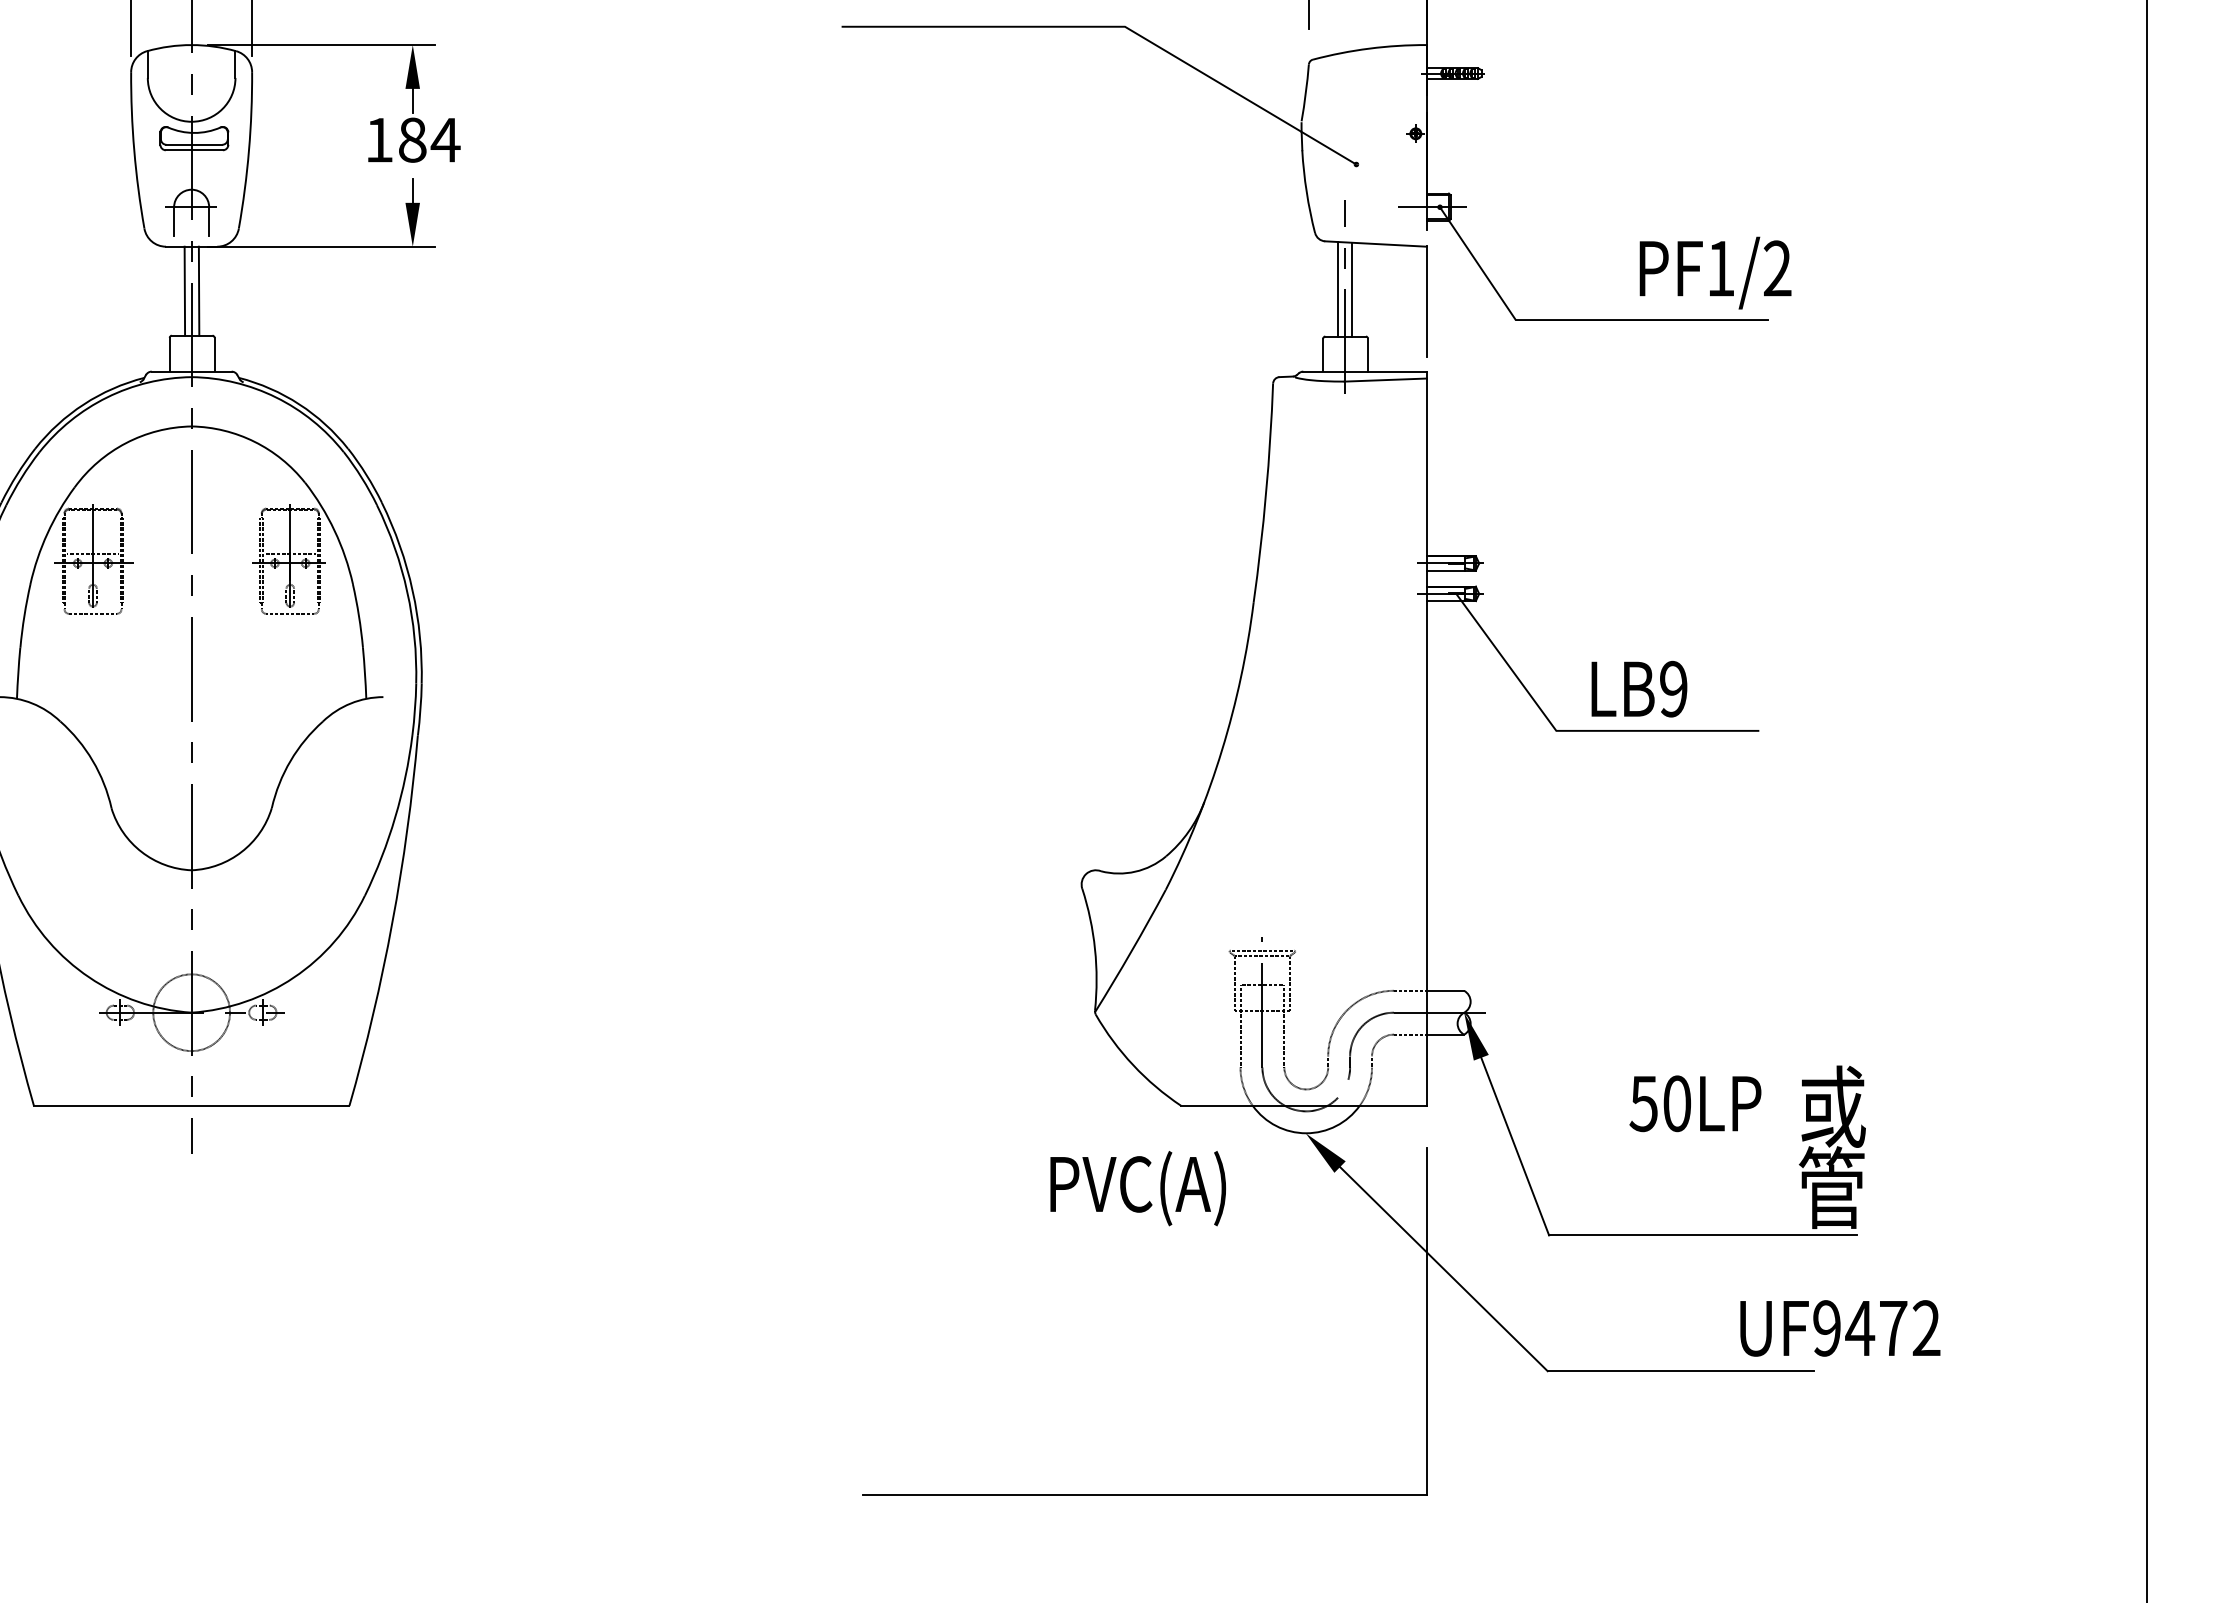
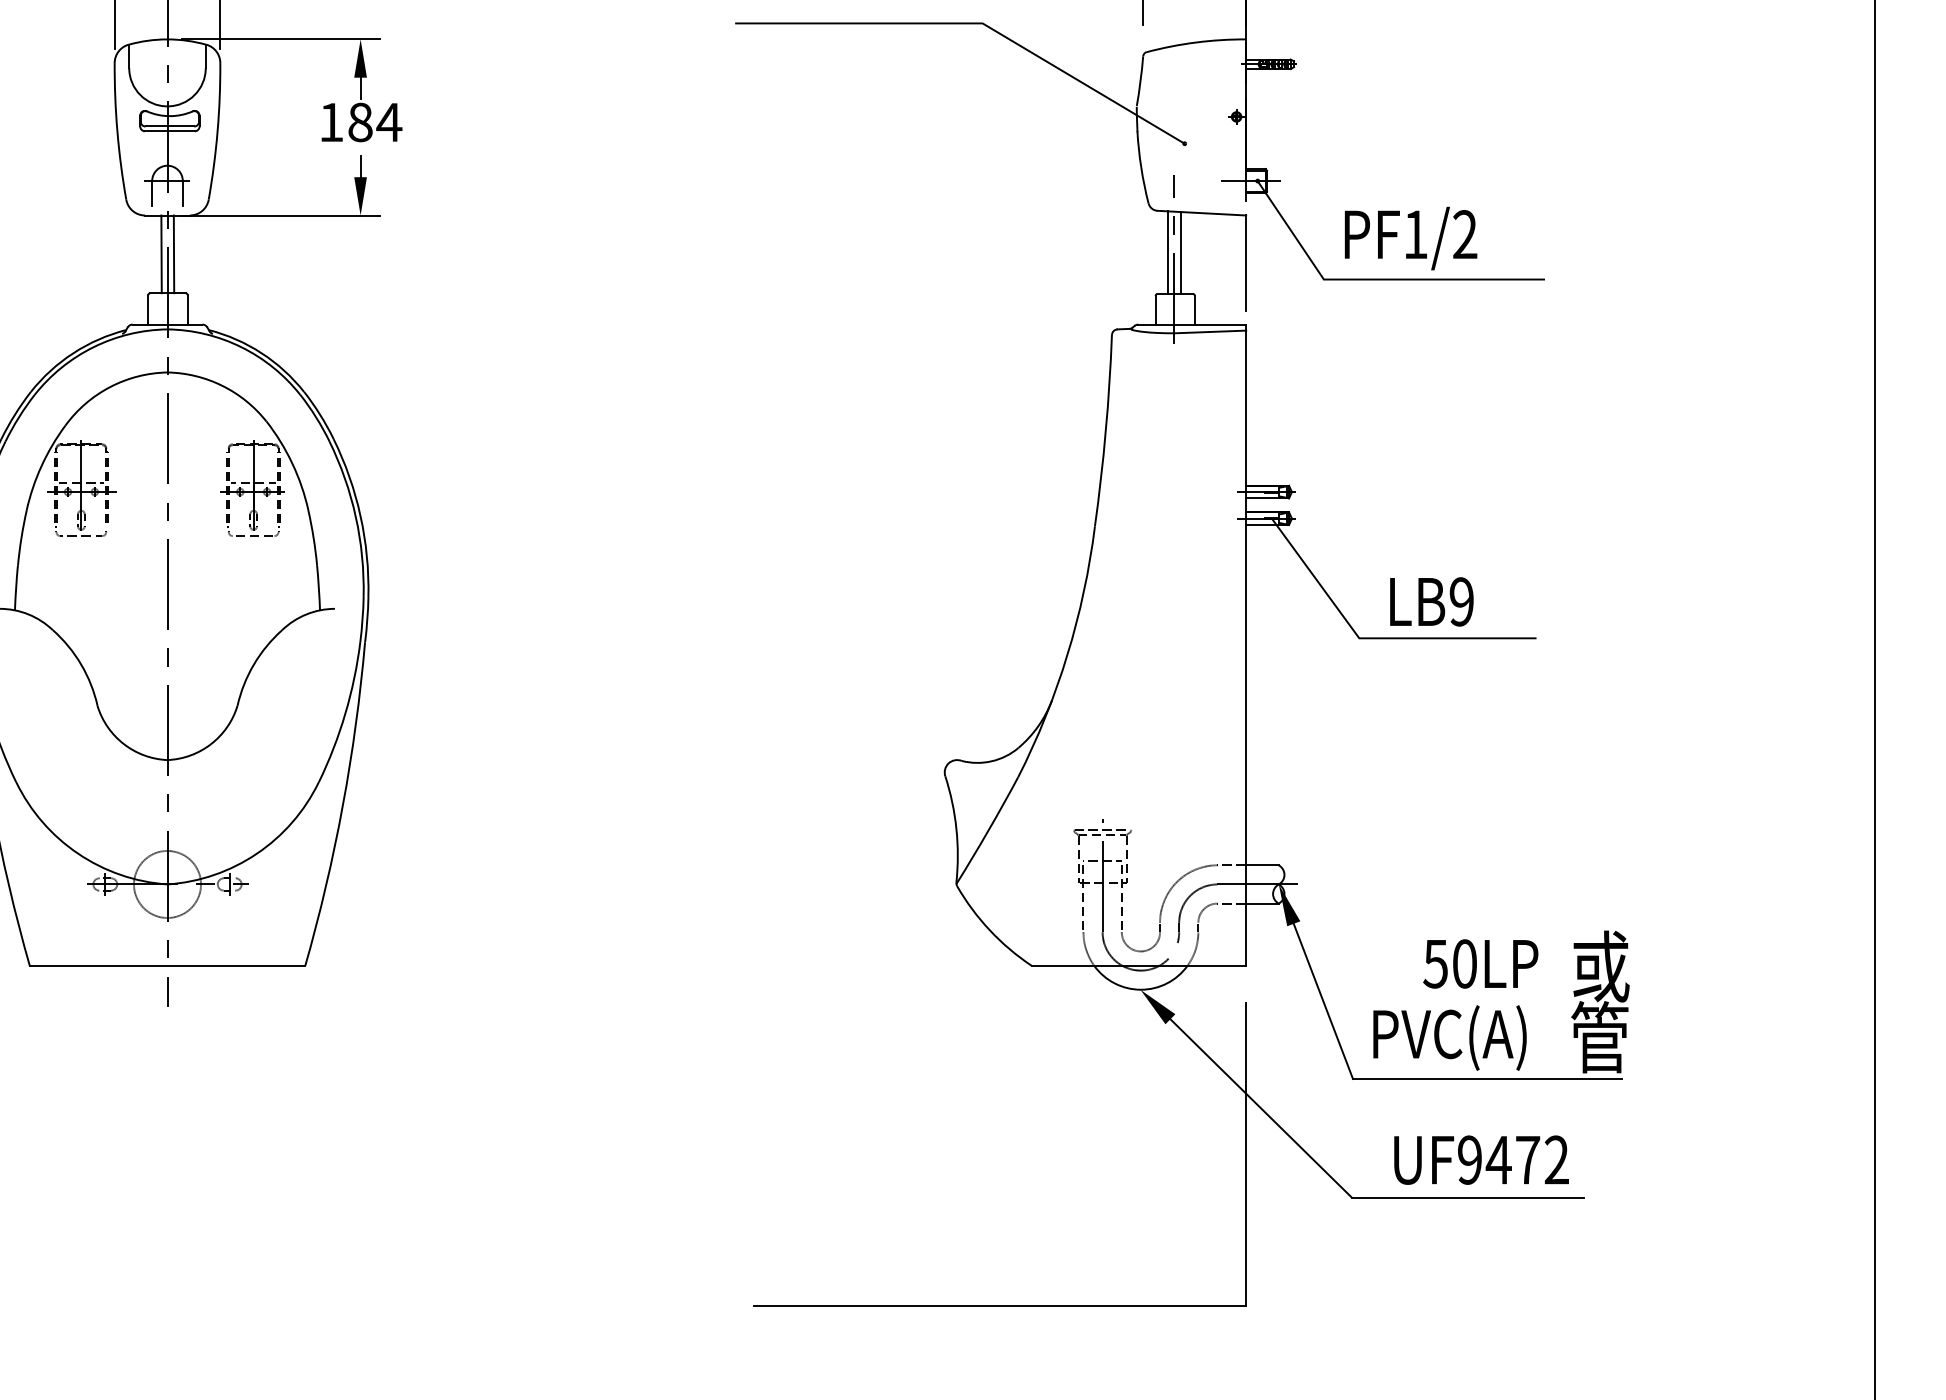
text: (1715, 272) -> (1410, 238), moved
text: (1137, 1188) -> (1449, 1037), moved
text: (1840, 1328) -> (1481, 1160), moved

